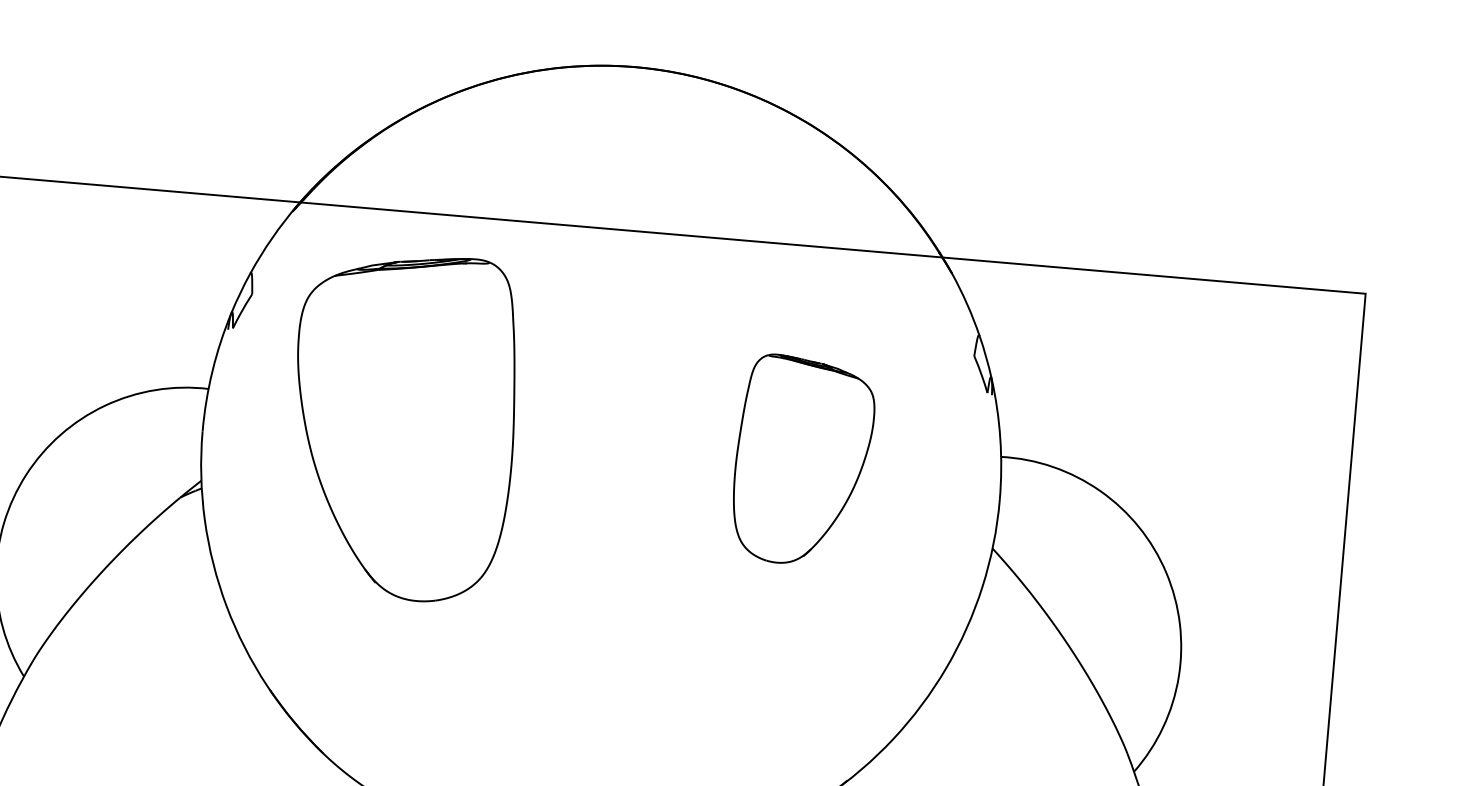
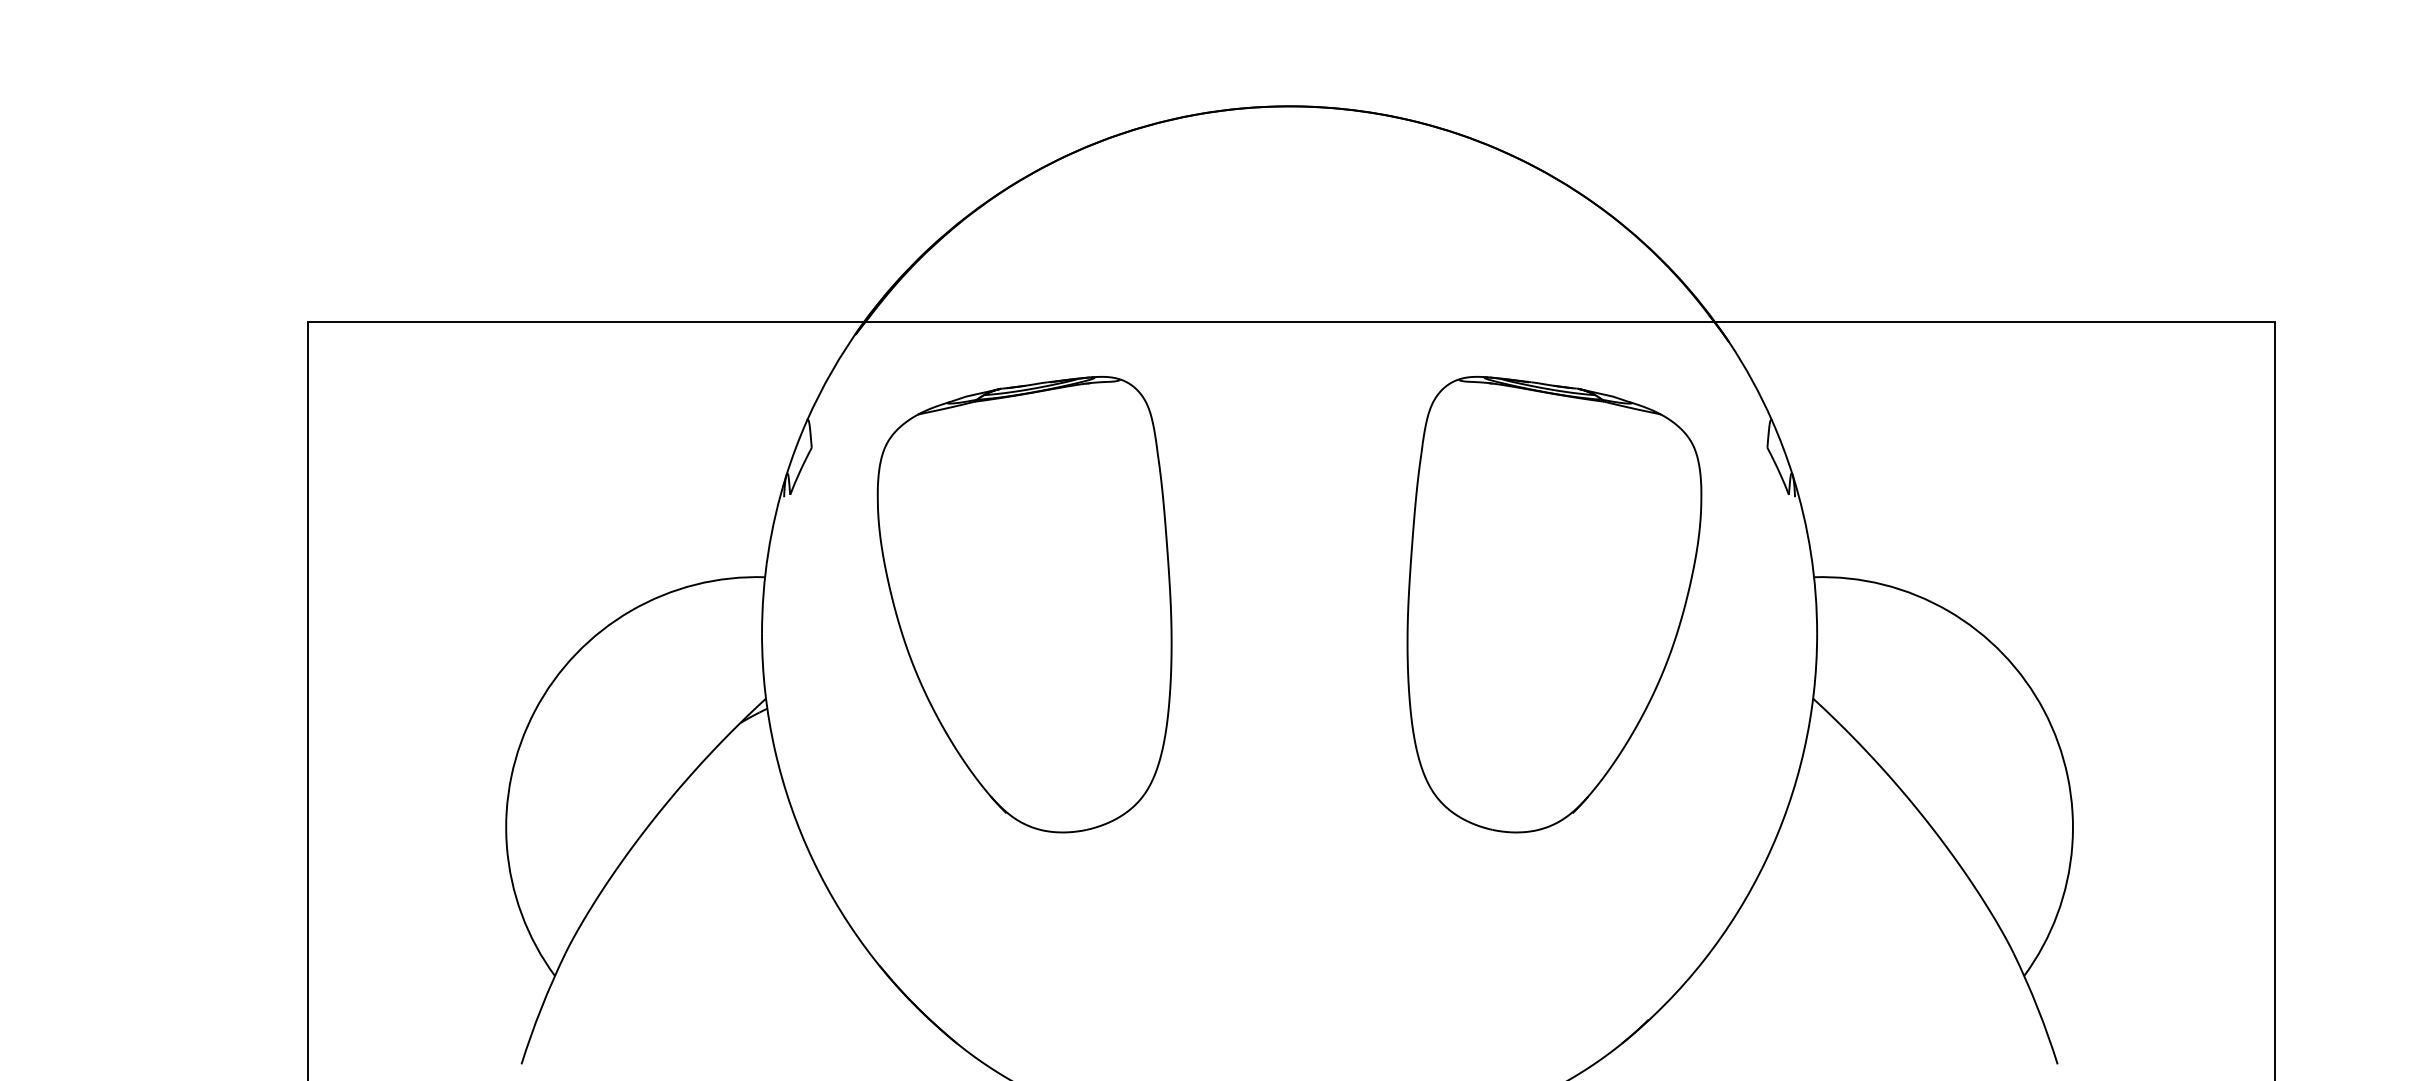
part: (803, 460) -> (1554, 604), size x1.67

